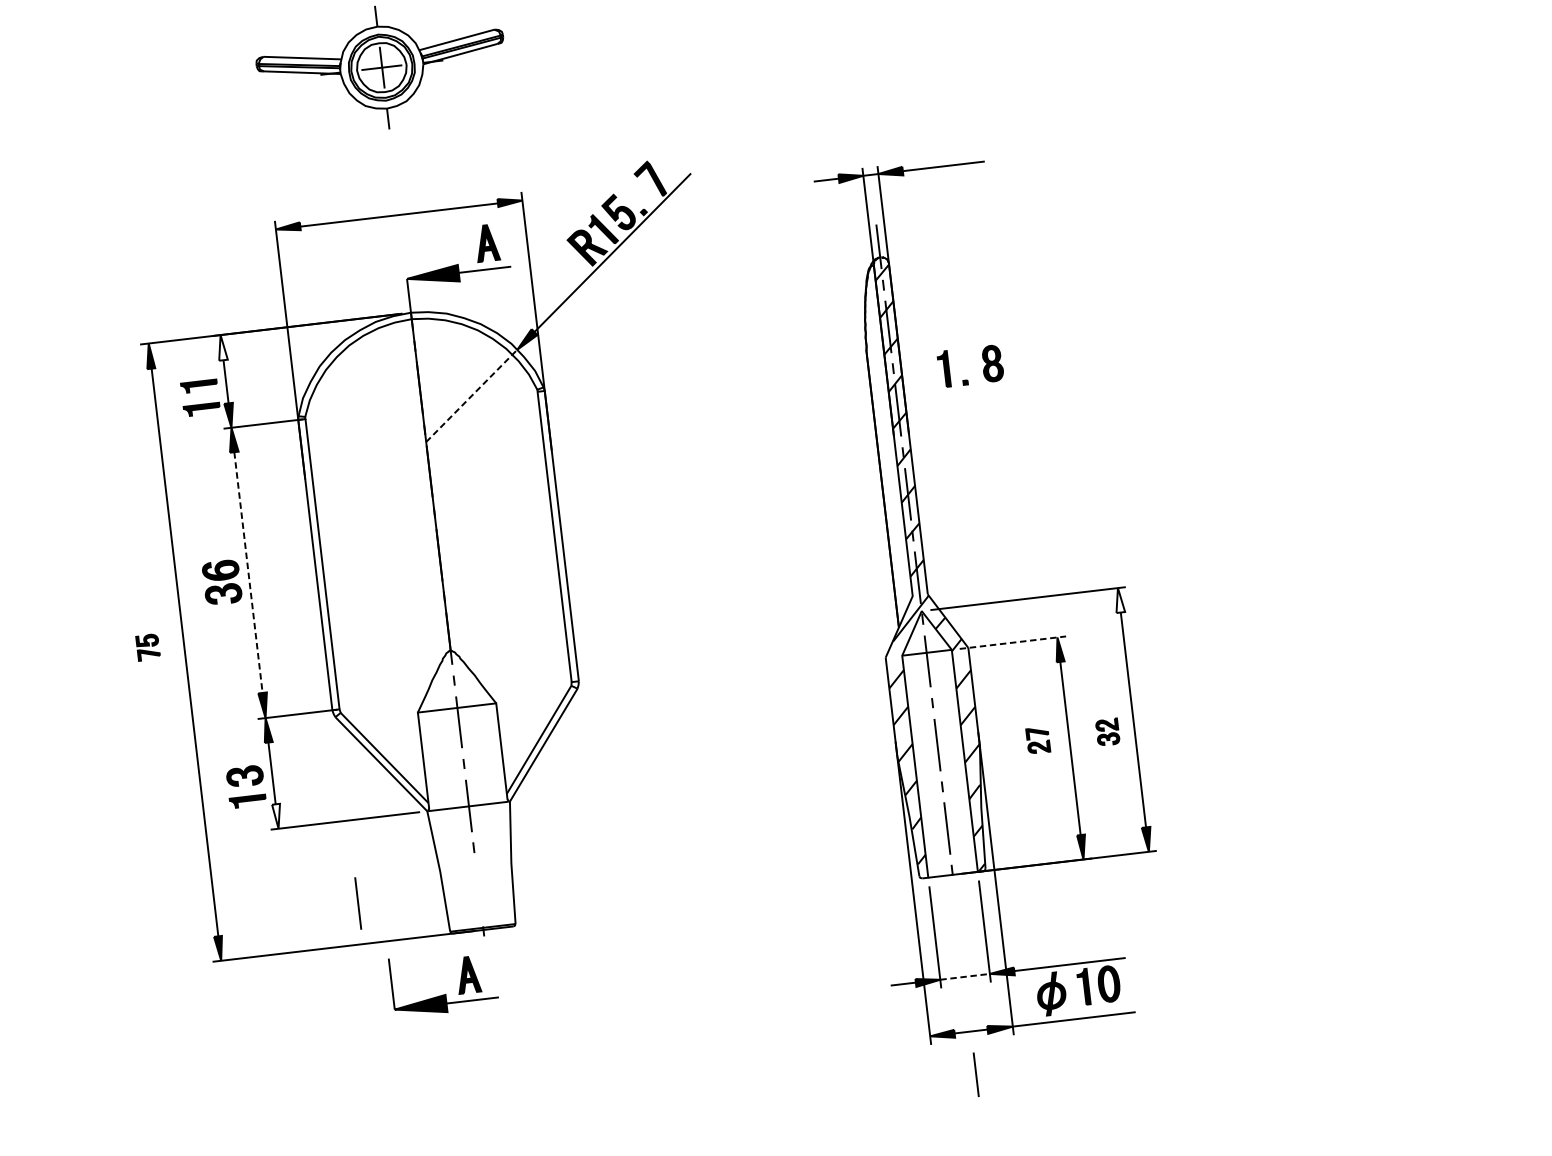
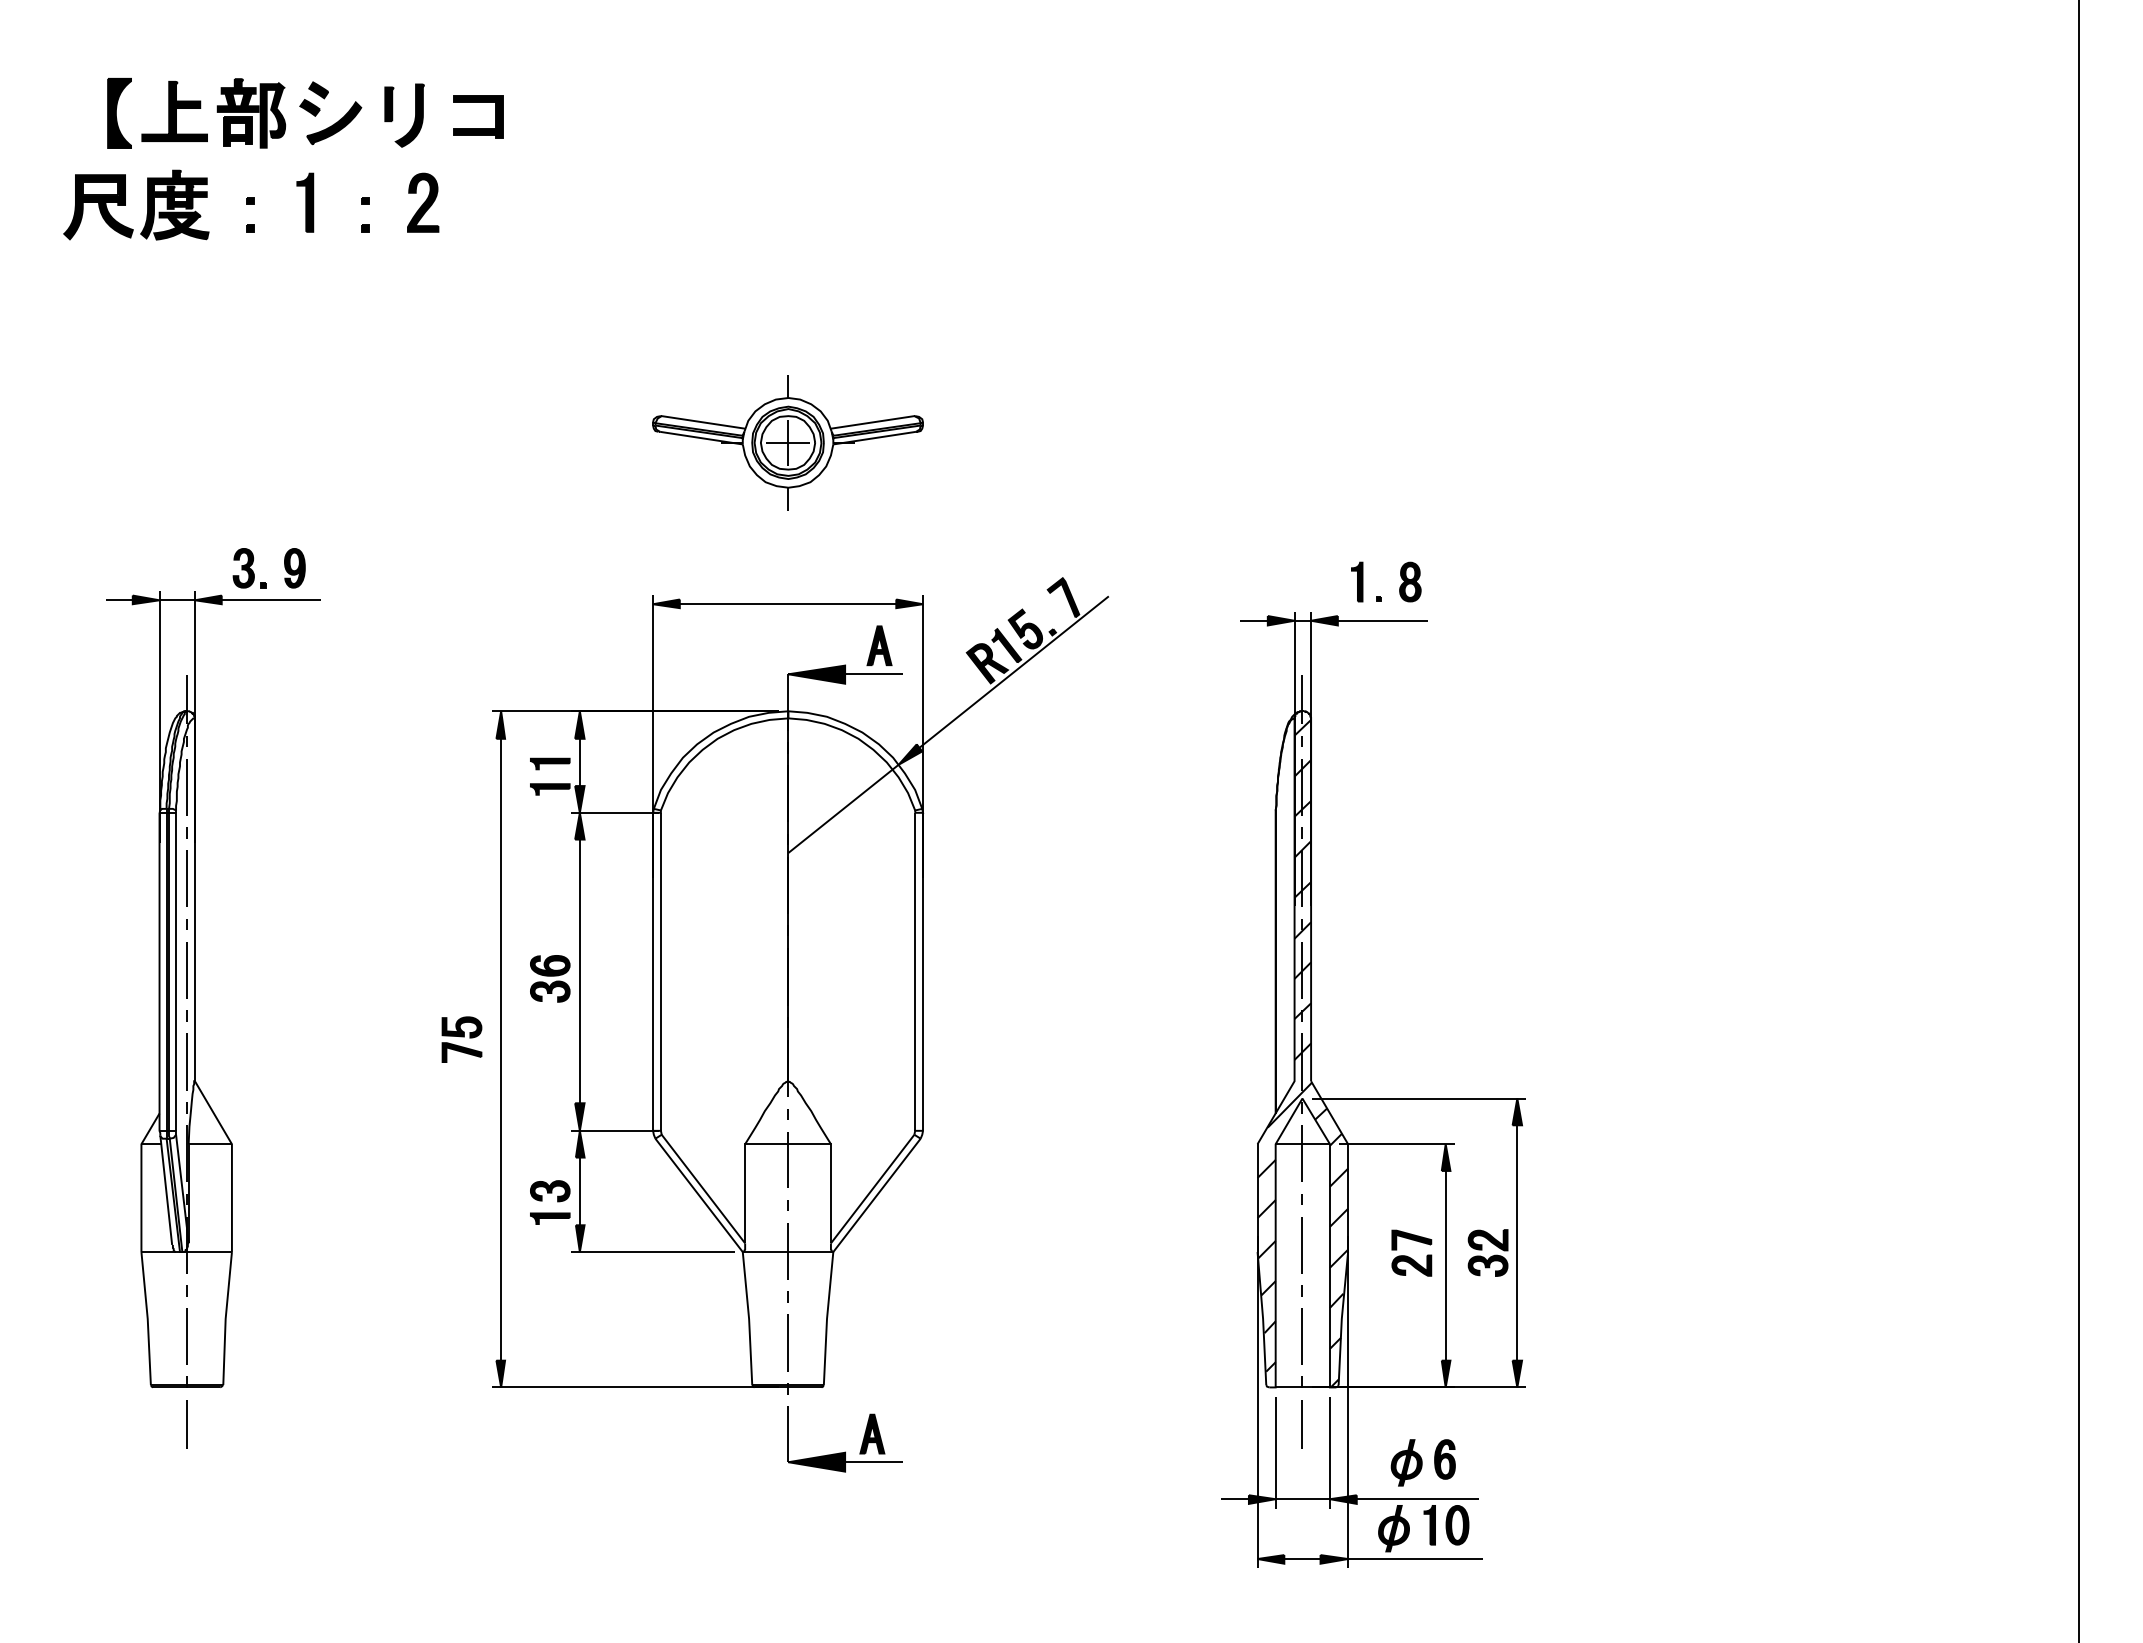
fill: (221, 347) -> (579, 724), added
part: (983, 369) -> (1399, 587), moved
line: (471, 395) -> (843, 808), dashed -> solid
line: (248, 572) -> (579, 971), dashed -> solid
fill: (1119, 599) -> (1517, 1111), added
line: (1013, 642) -> (1397, 1144), dashed -> solid
part: (147, 647) -> (461, 1039), size x1.67
part: (1107, 731) -> (1487, 1252), size x1.67
part: (1037, 739) -> (1411, 1252), size x1.67
fill: (276, 816) -> (579, 1238), added
line: (357, 903) -> (787, 1342), moved
part: (1070, 930) -> (1422, 1462), added
line: (965, 977) -> (1303, 1499), dashed -> solid
part: (445, 993) -> (845, 1451), moved
line: (975, 1074) -> (1301, 1424), moved

